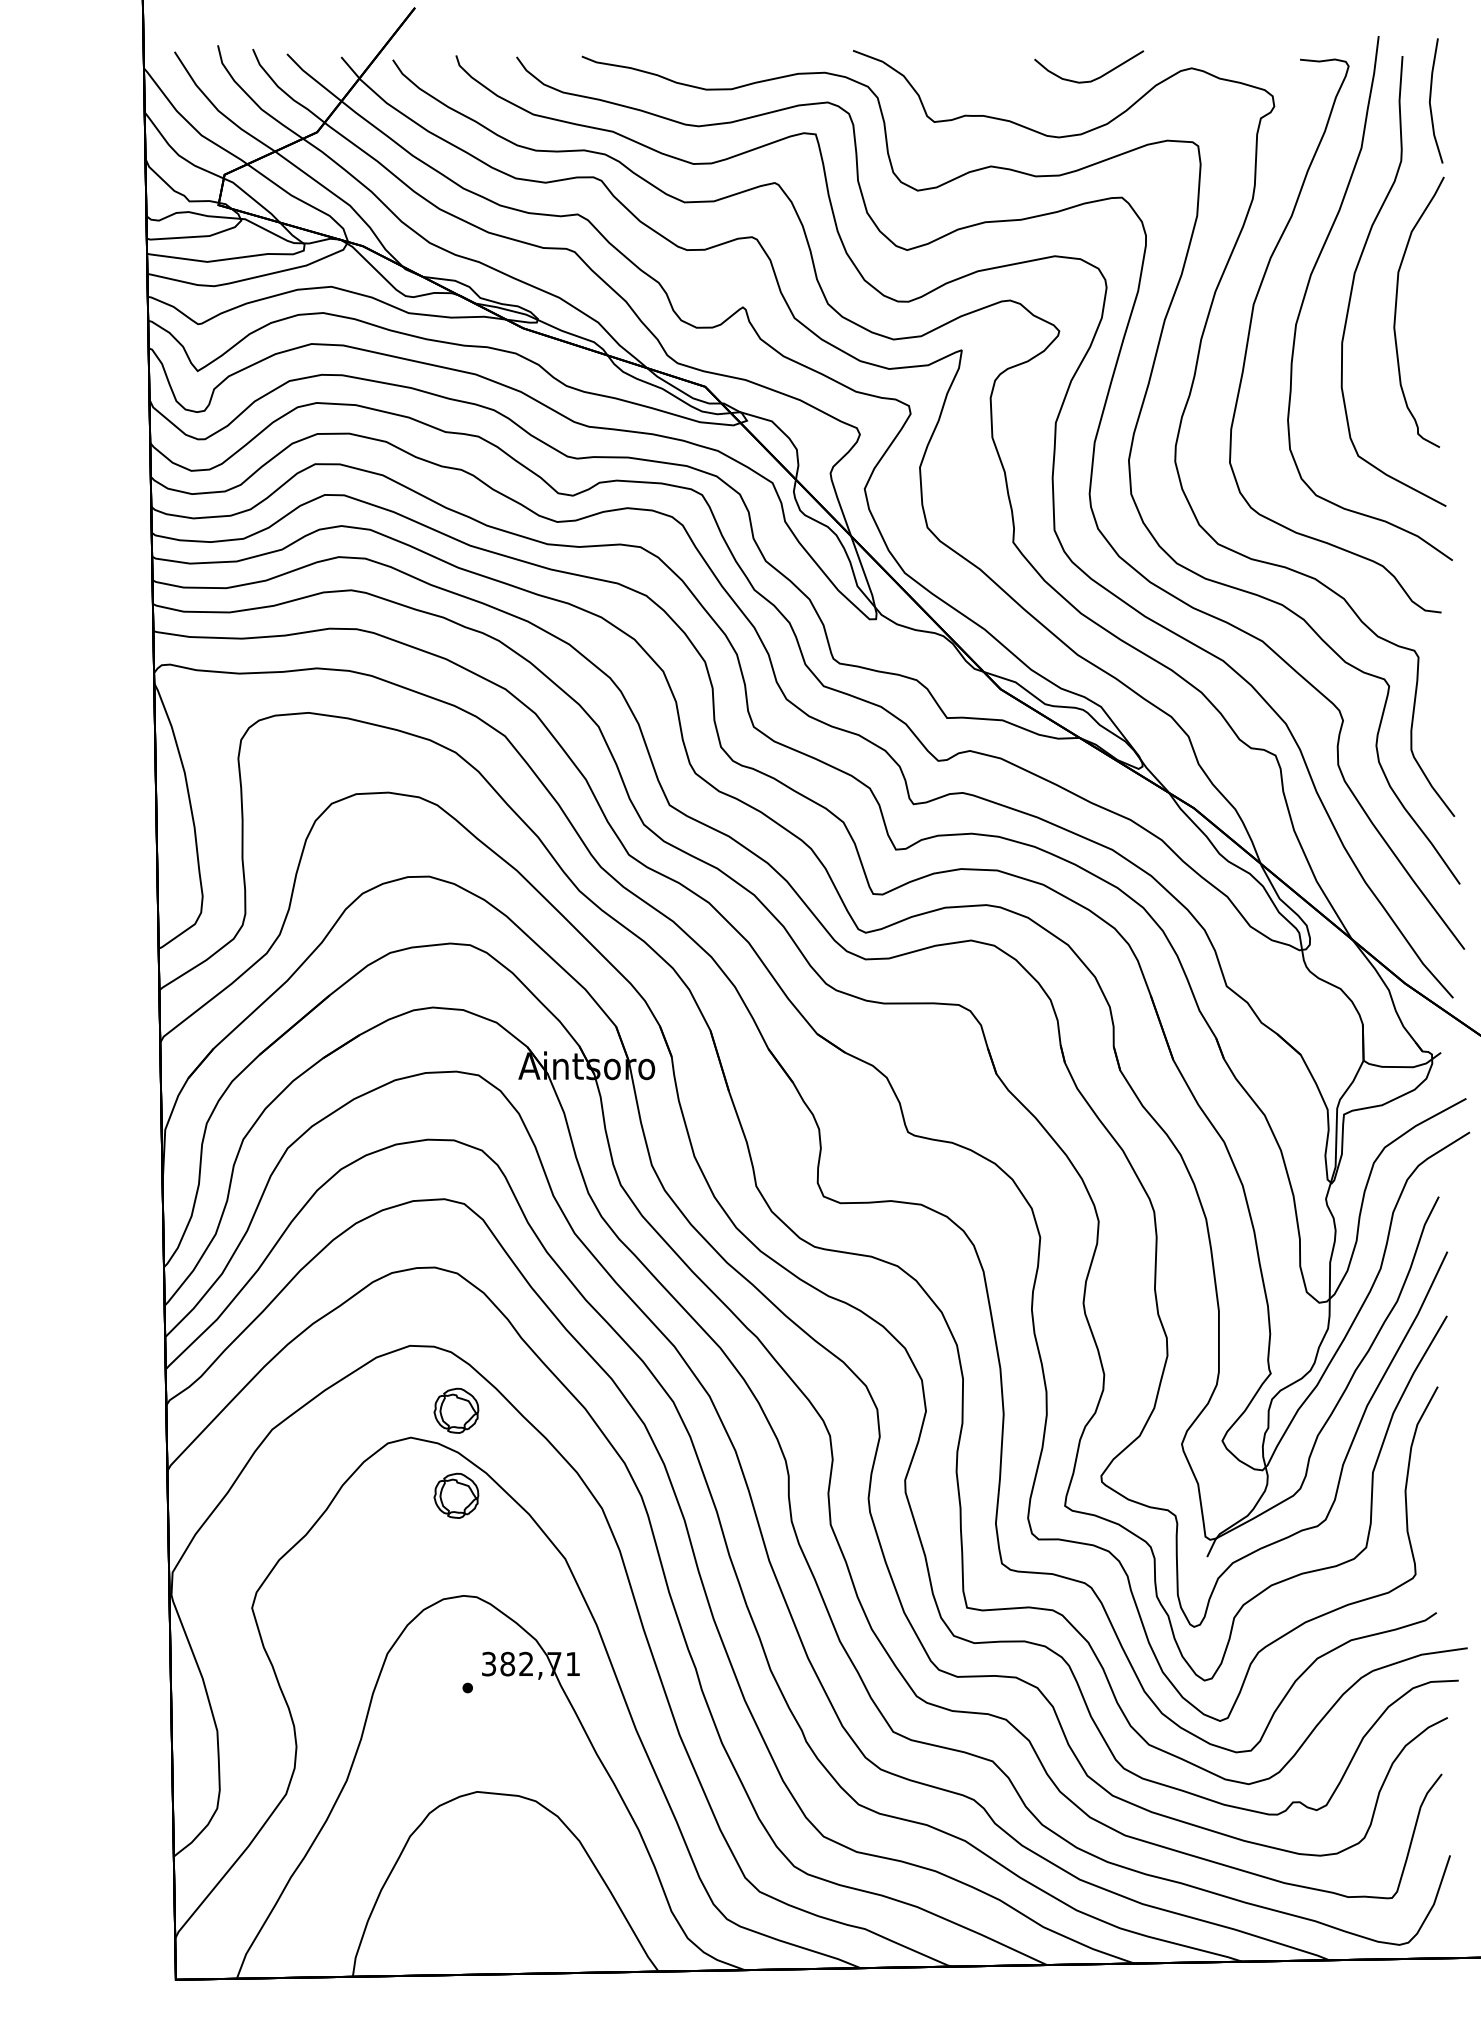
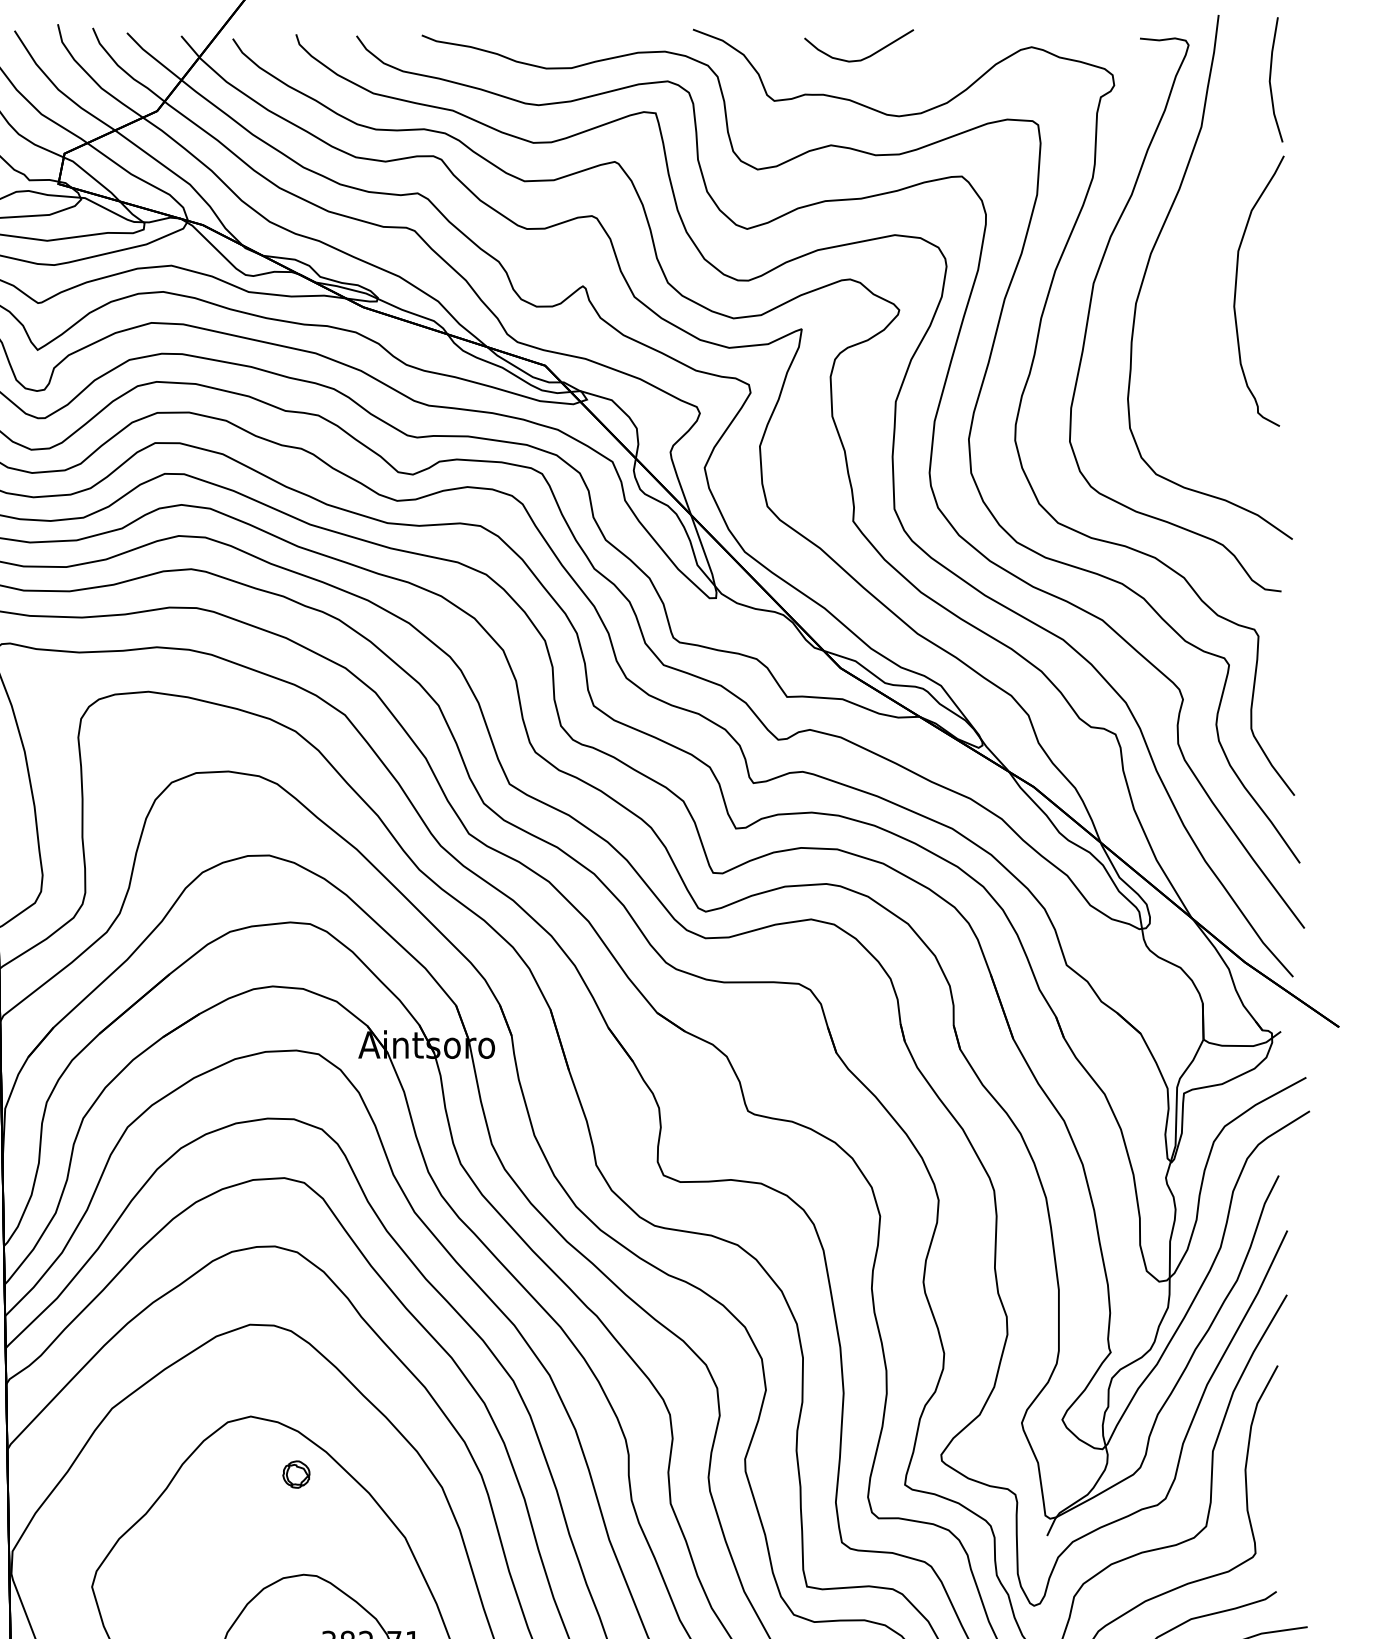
curve: (1092, 79) -> (862, 58), moved
curve: (1358, 266) -> (1198, 245), removed
part: (456, 1410) -> (296, 1389), removed
part: (456, 1495) -> (296, 1474), size x0.6

